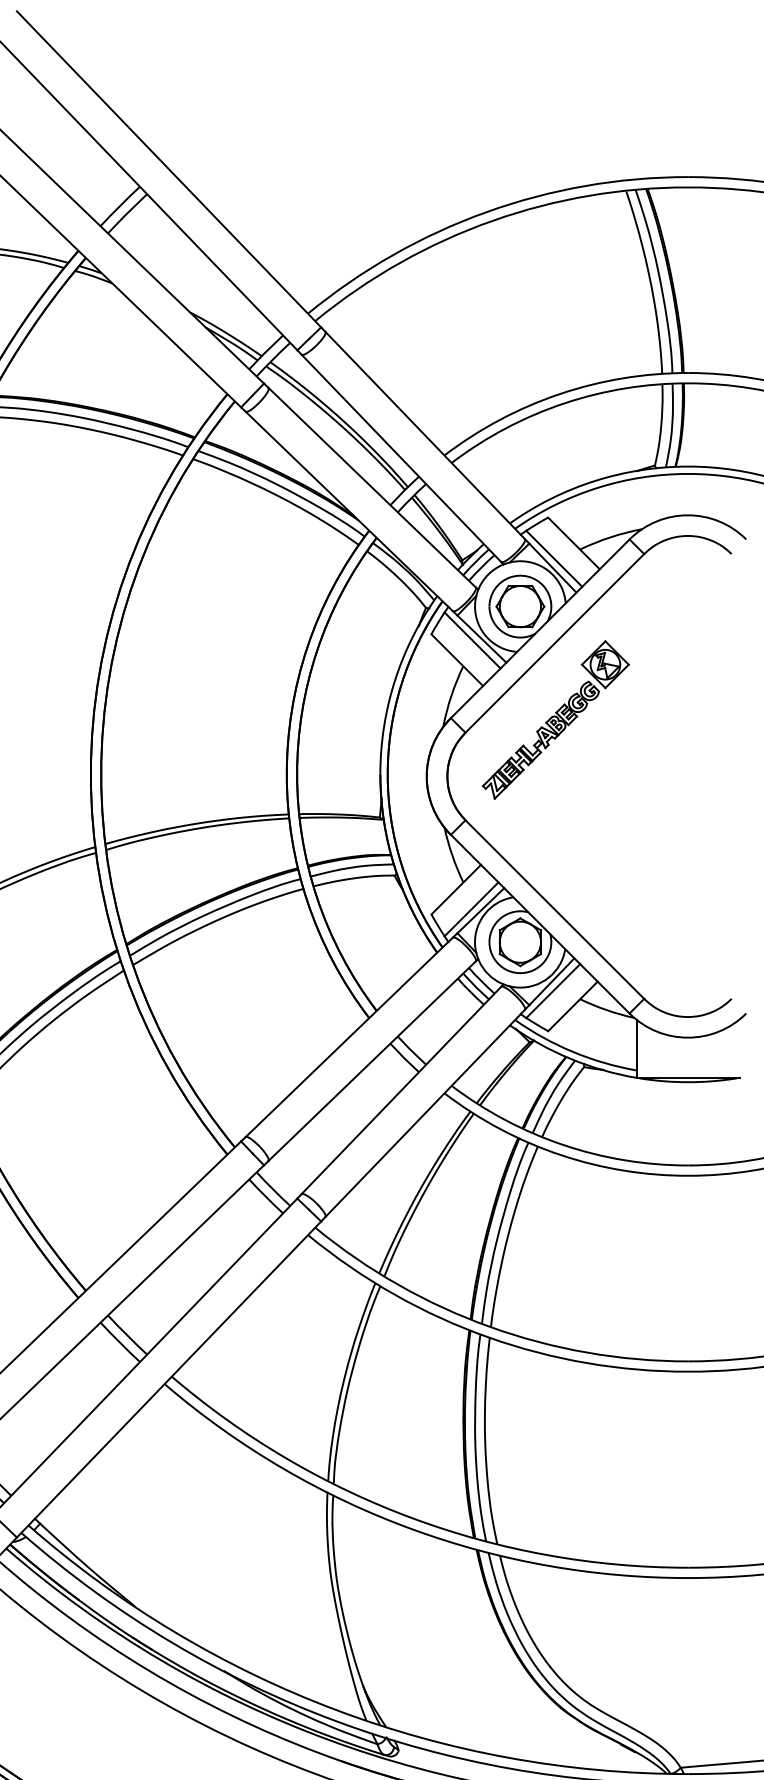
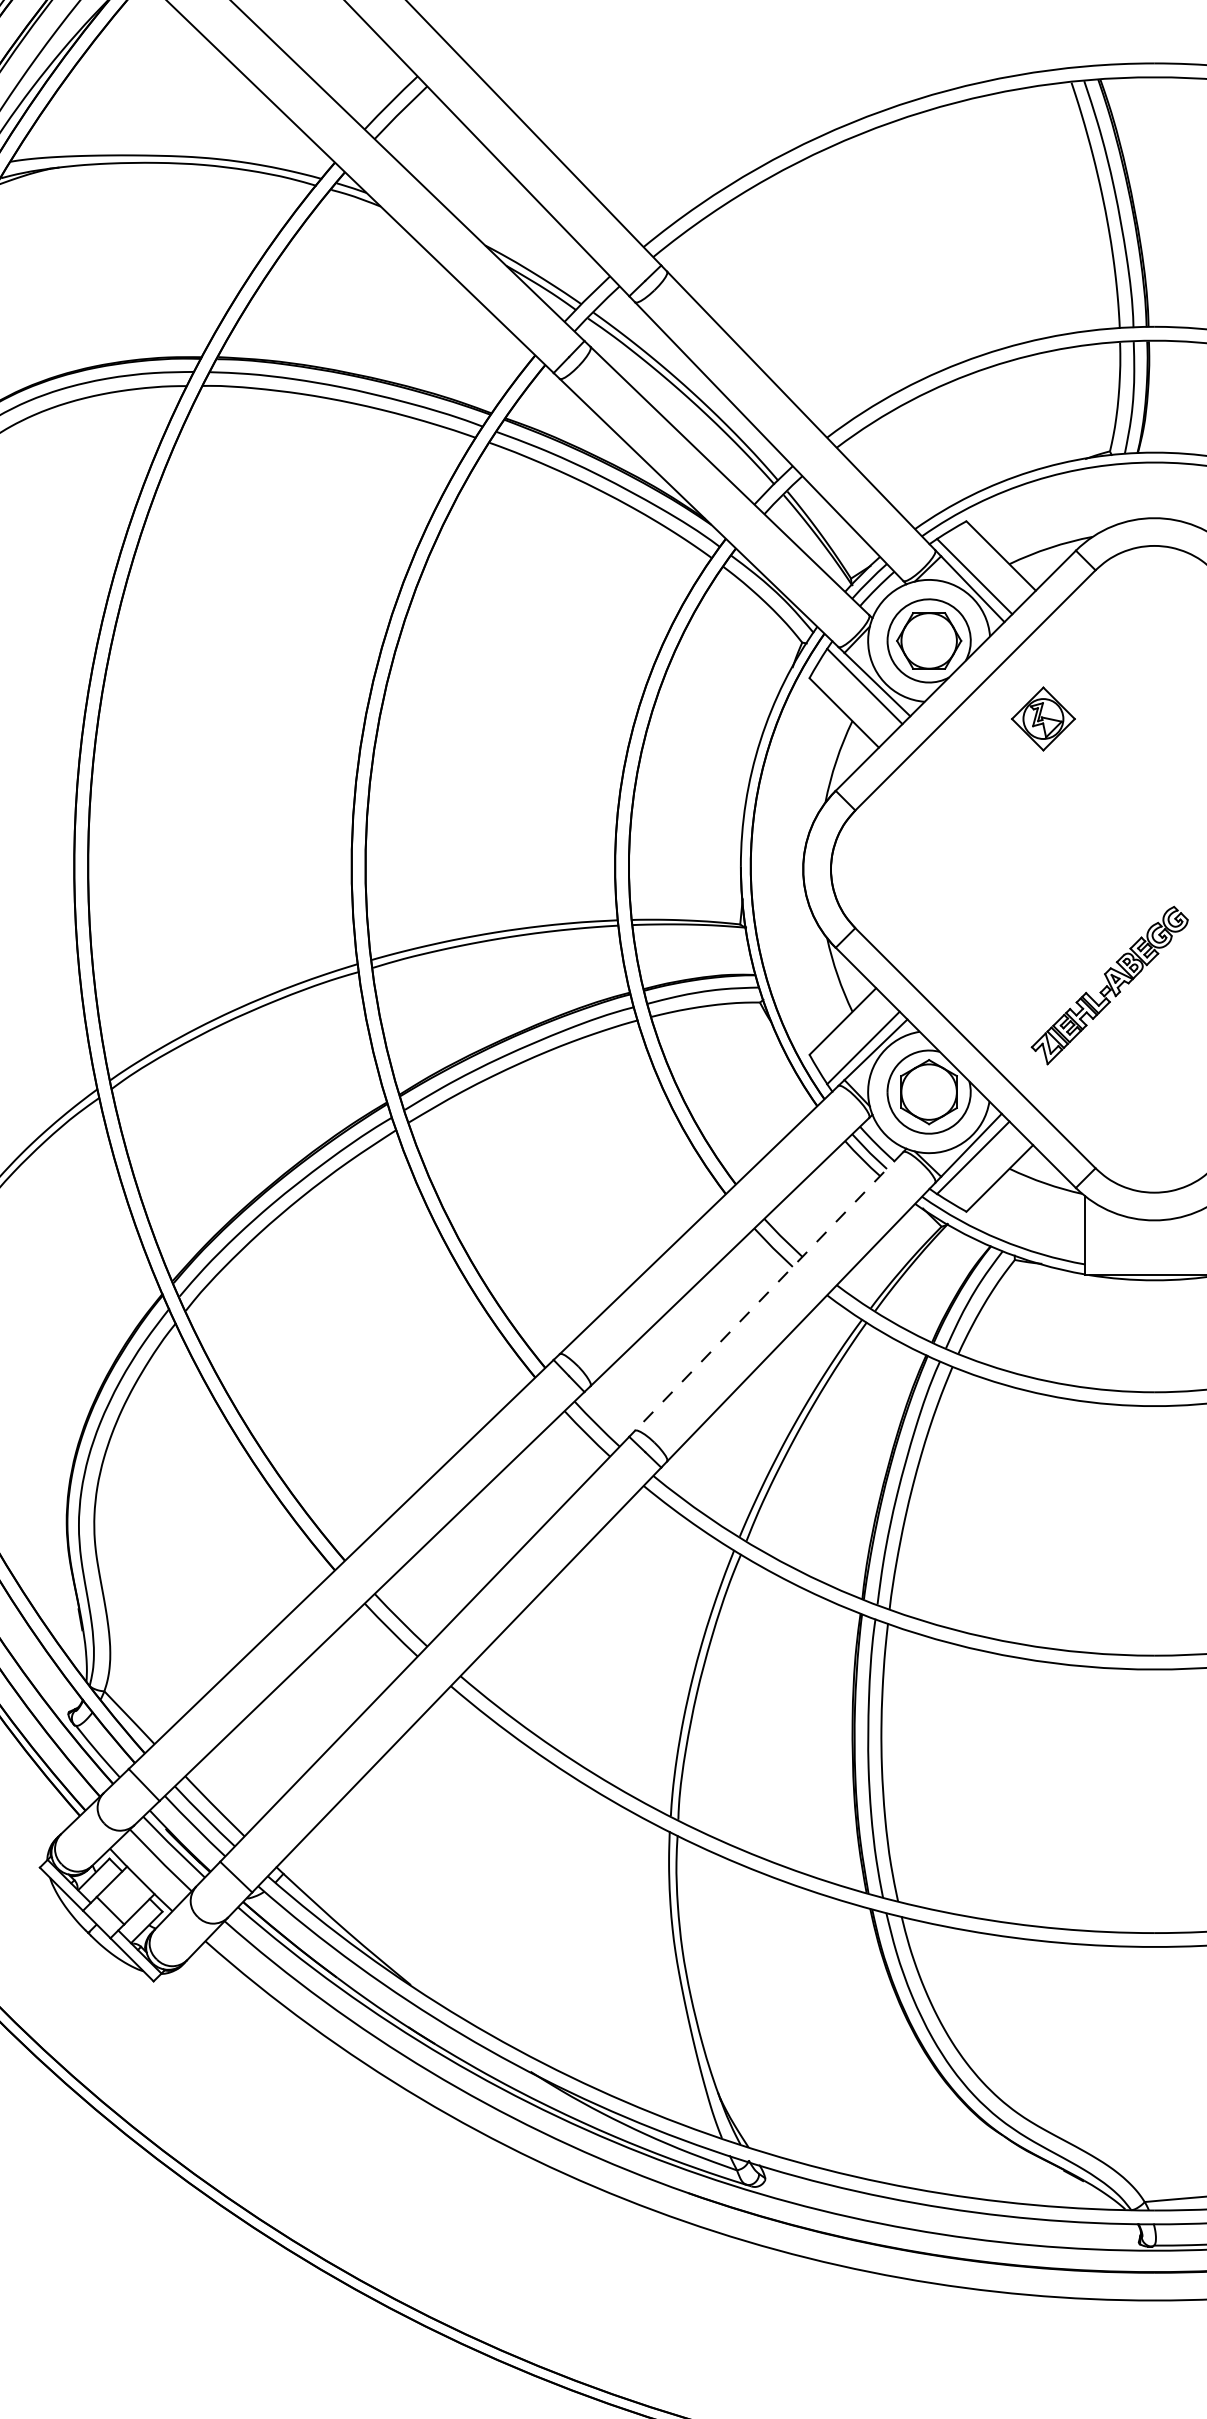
part: (540, 740) -> (1109, 985), moved
line: (400, 1090) -> (768, 1291), solid -> dashed

